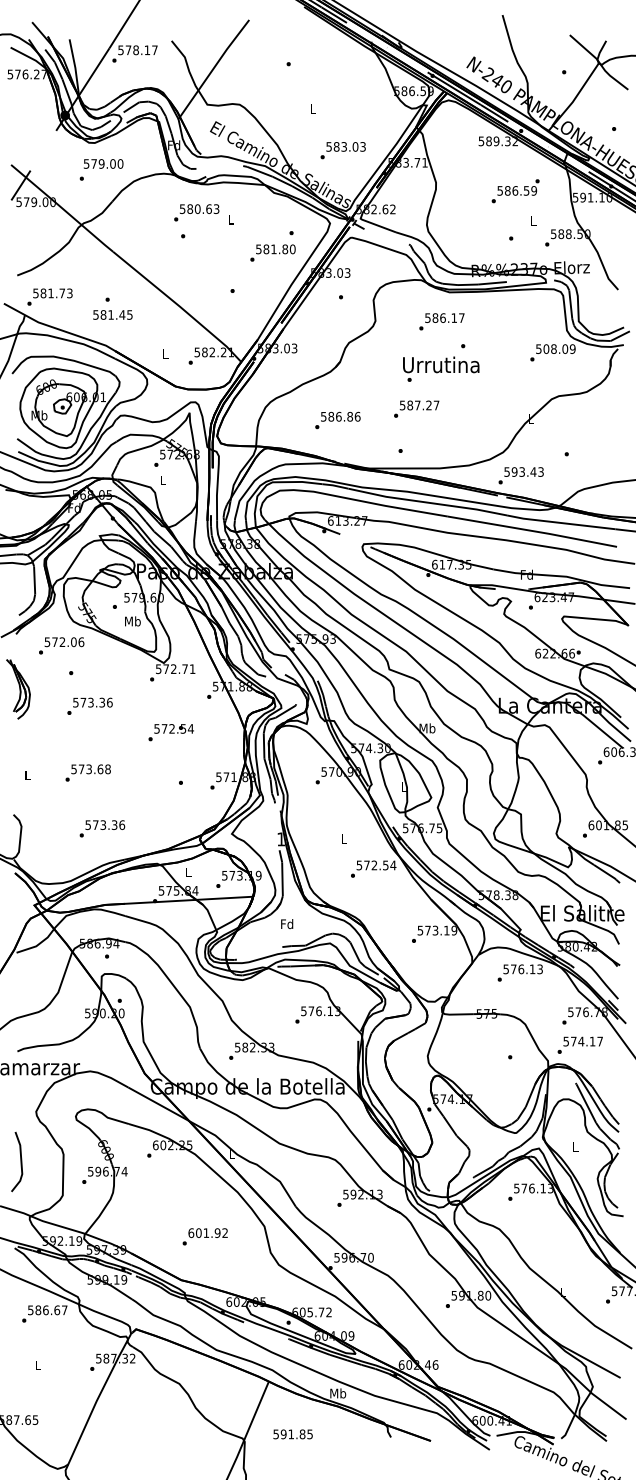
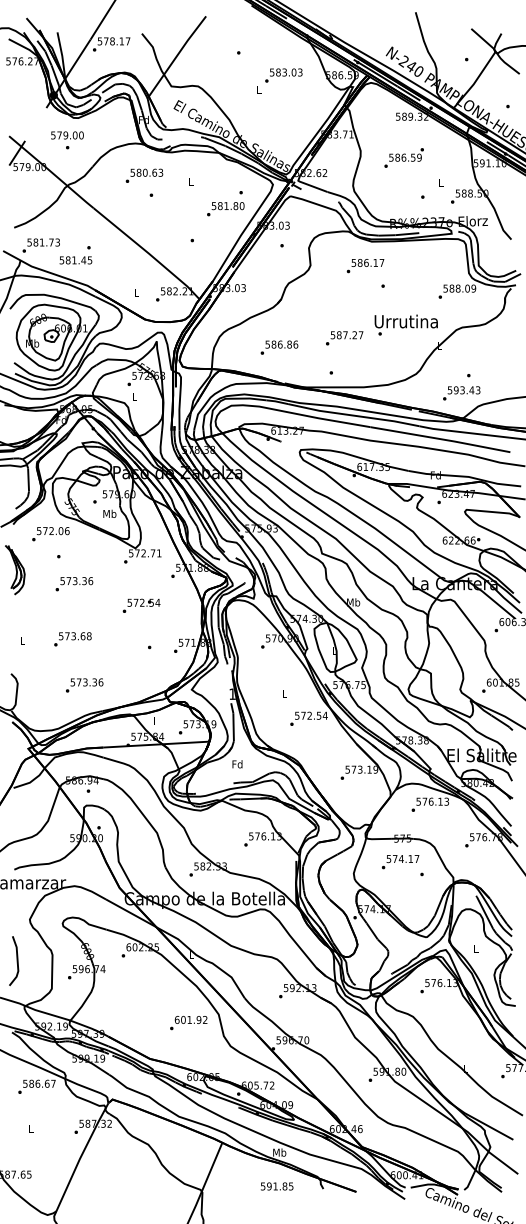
text: (342, 150) -> (283, 75), moved
text: (103, 163) -> (67, 135), moved
text: (515, 191) -> (404, 158), moved
text: (196, 212) -> (144, 175), moved
text: (112, 314) -> (75, 259), moved
text: (546, 348) -> (452, 288), 508.09 -> 588.09
text: (441, 368) -> (406, 324), moved
text: (520, 475) -> (461, 393), moved
text: (579, 1044) -> (399, 861), moved
text: (204, 1236) -> (188, 1022), moved
text: (292, 1434) -> (276, 1186), moved

